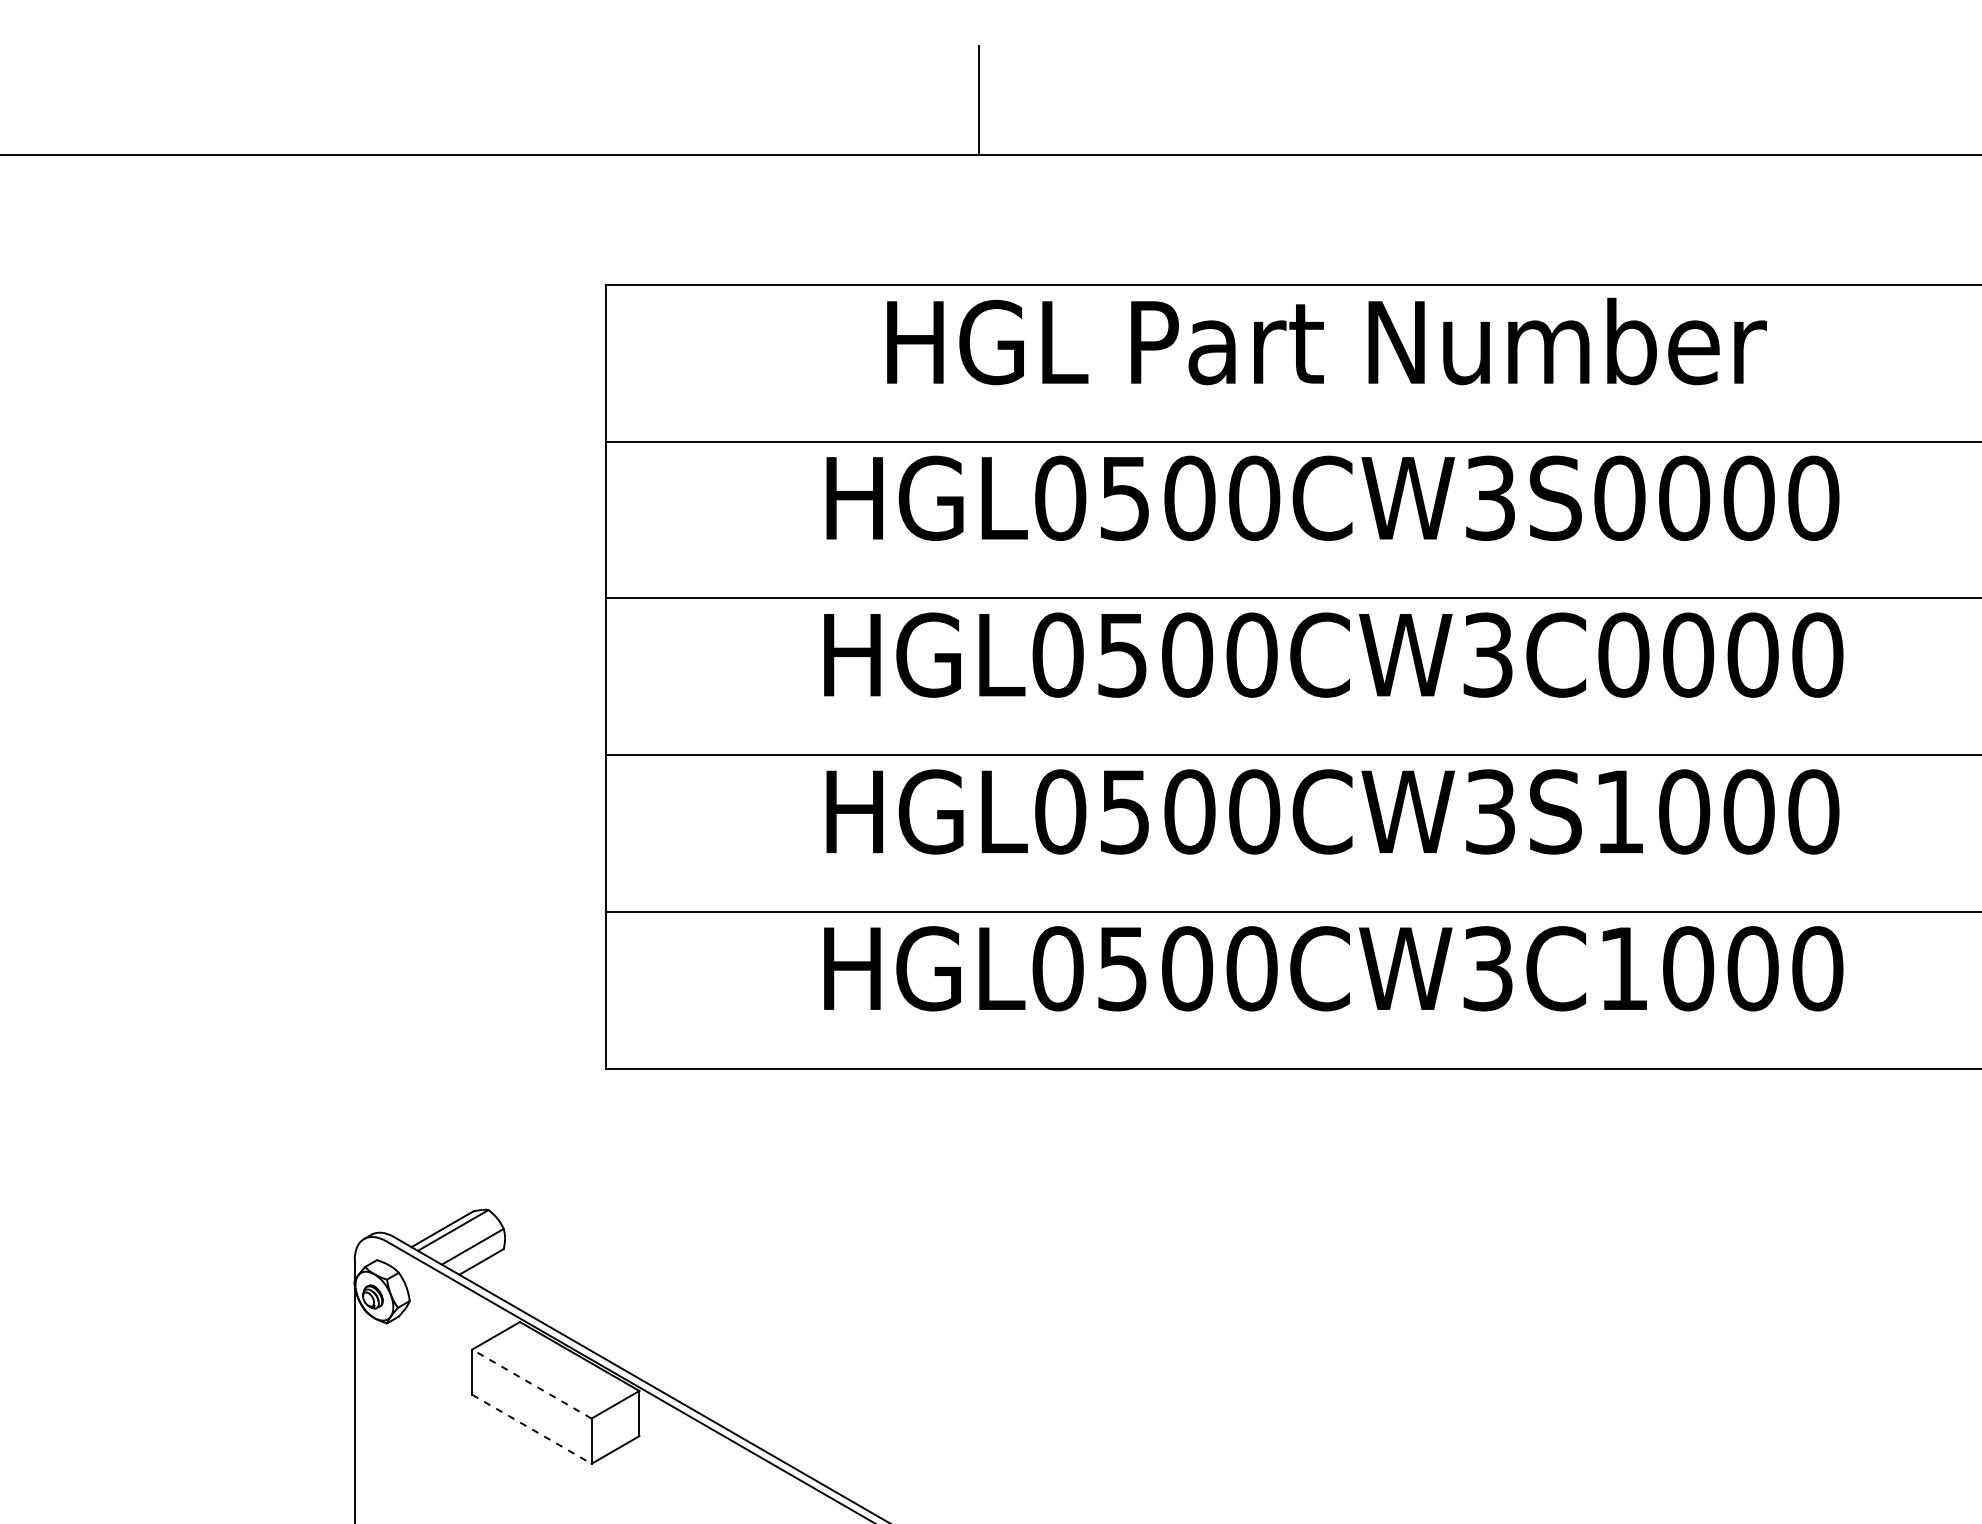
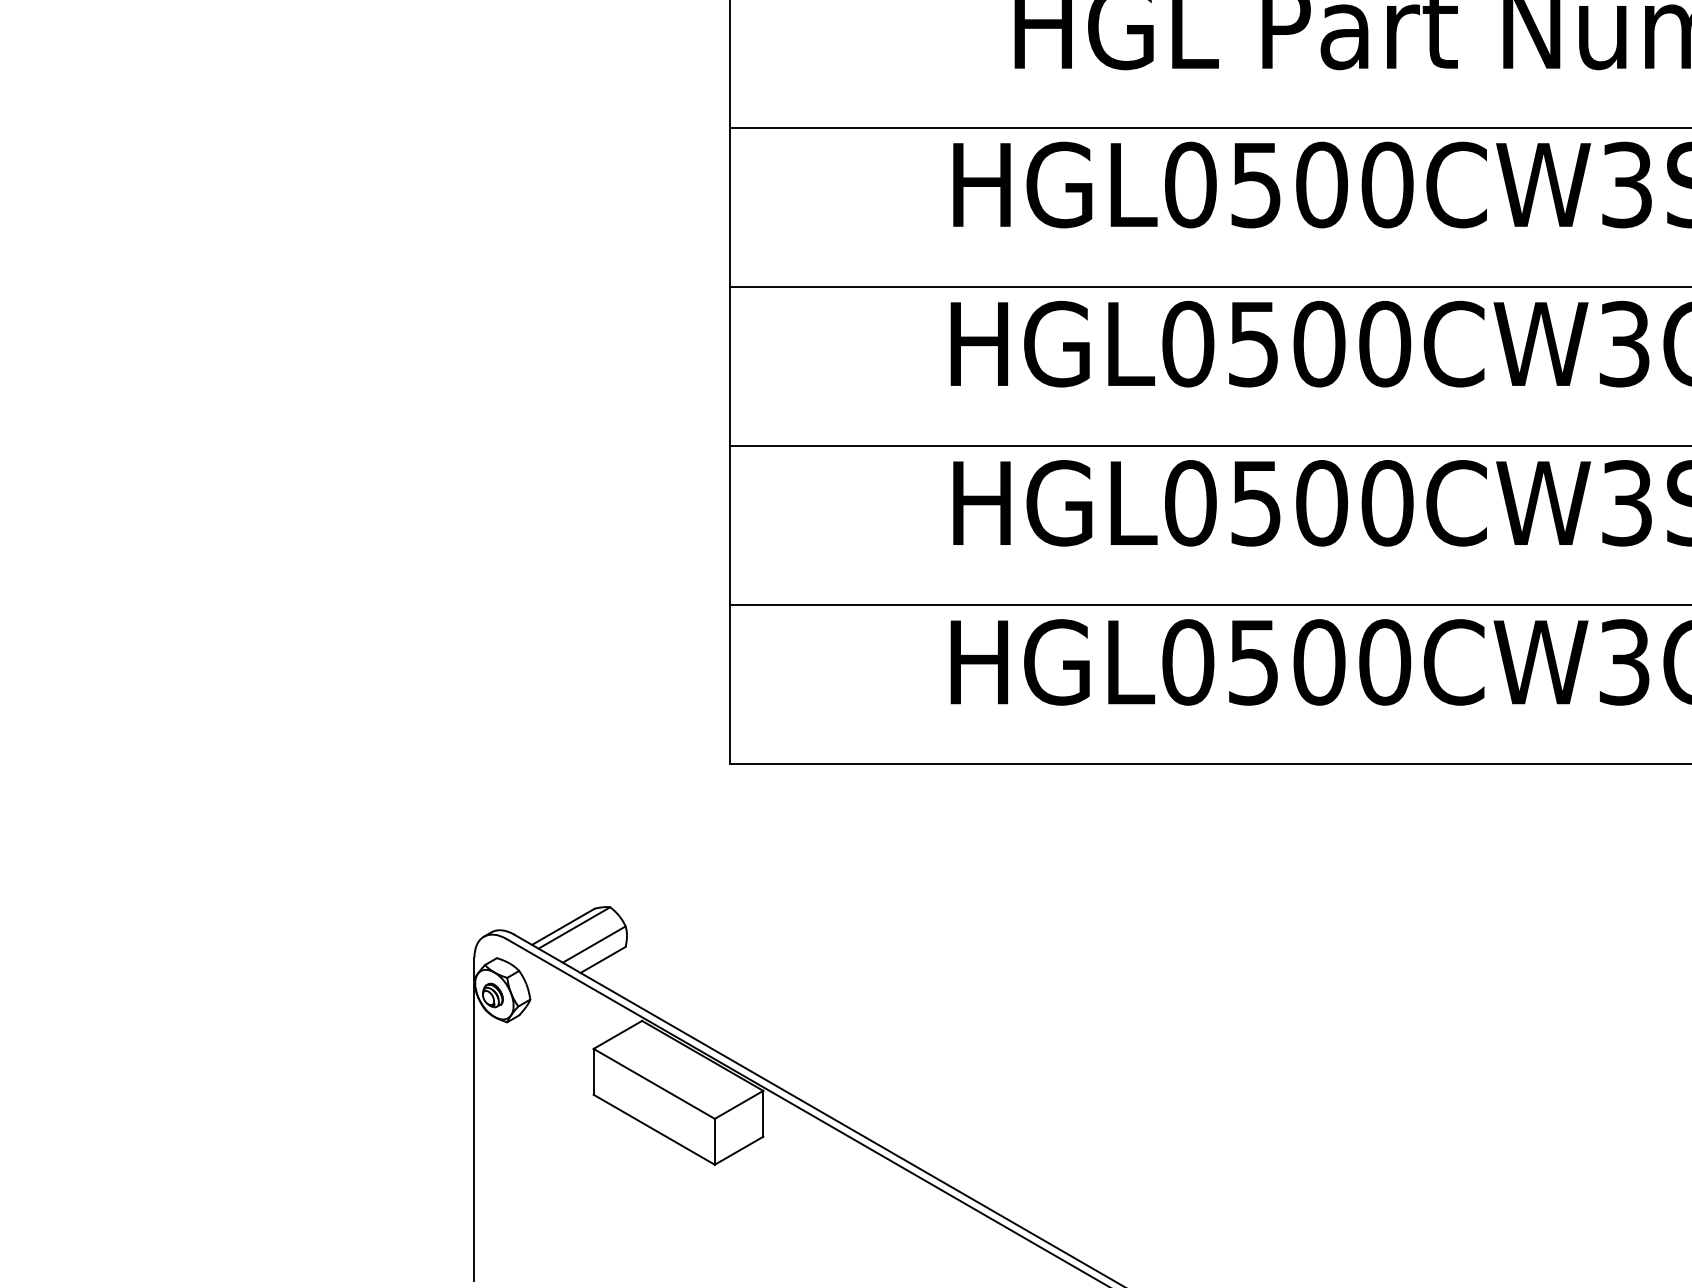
line: (531, 1384) -> (653, 1084), dashed -> solid
line: (531, 1429) -> (653, 1129), dashed -> solid

